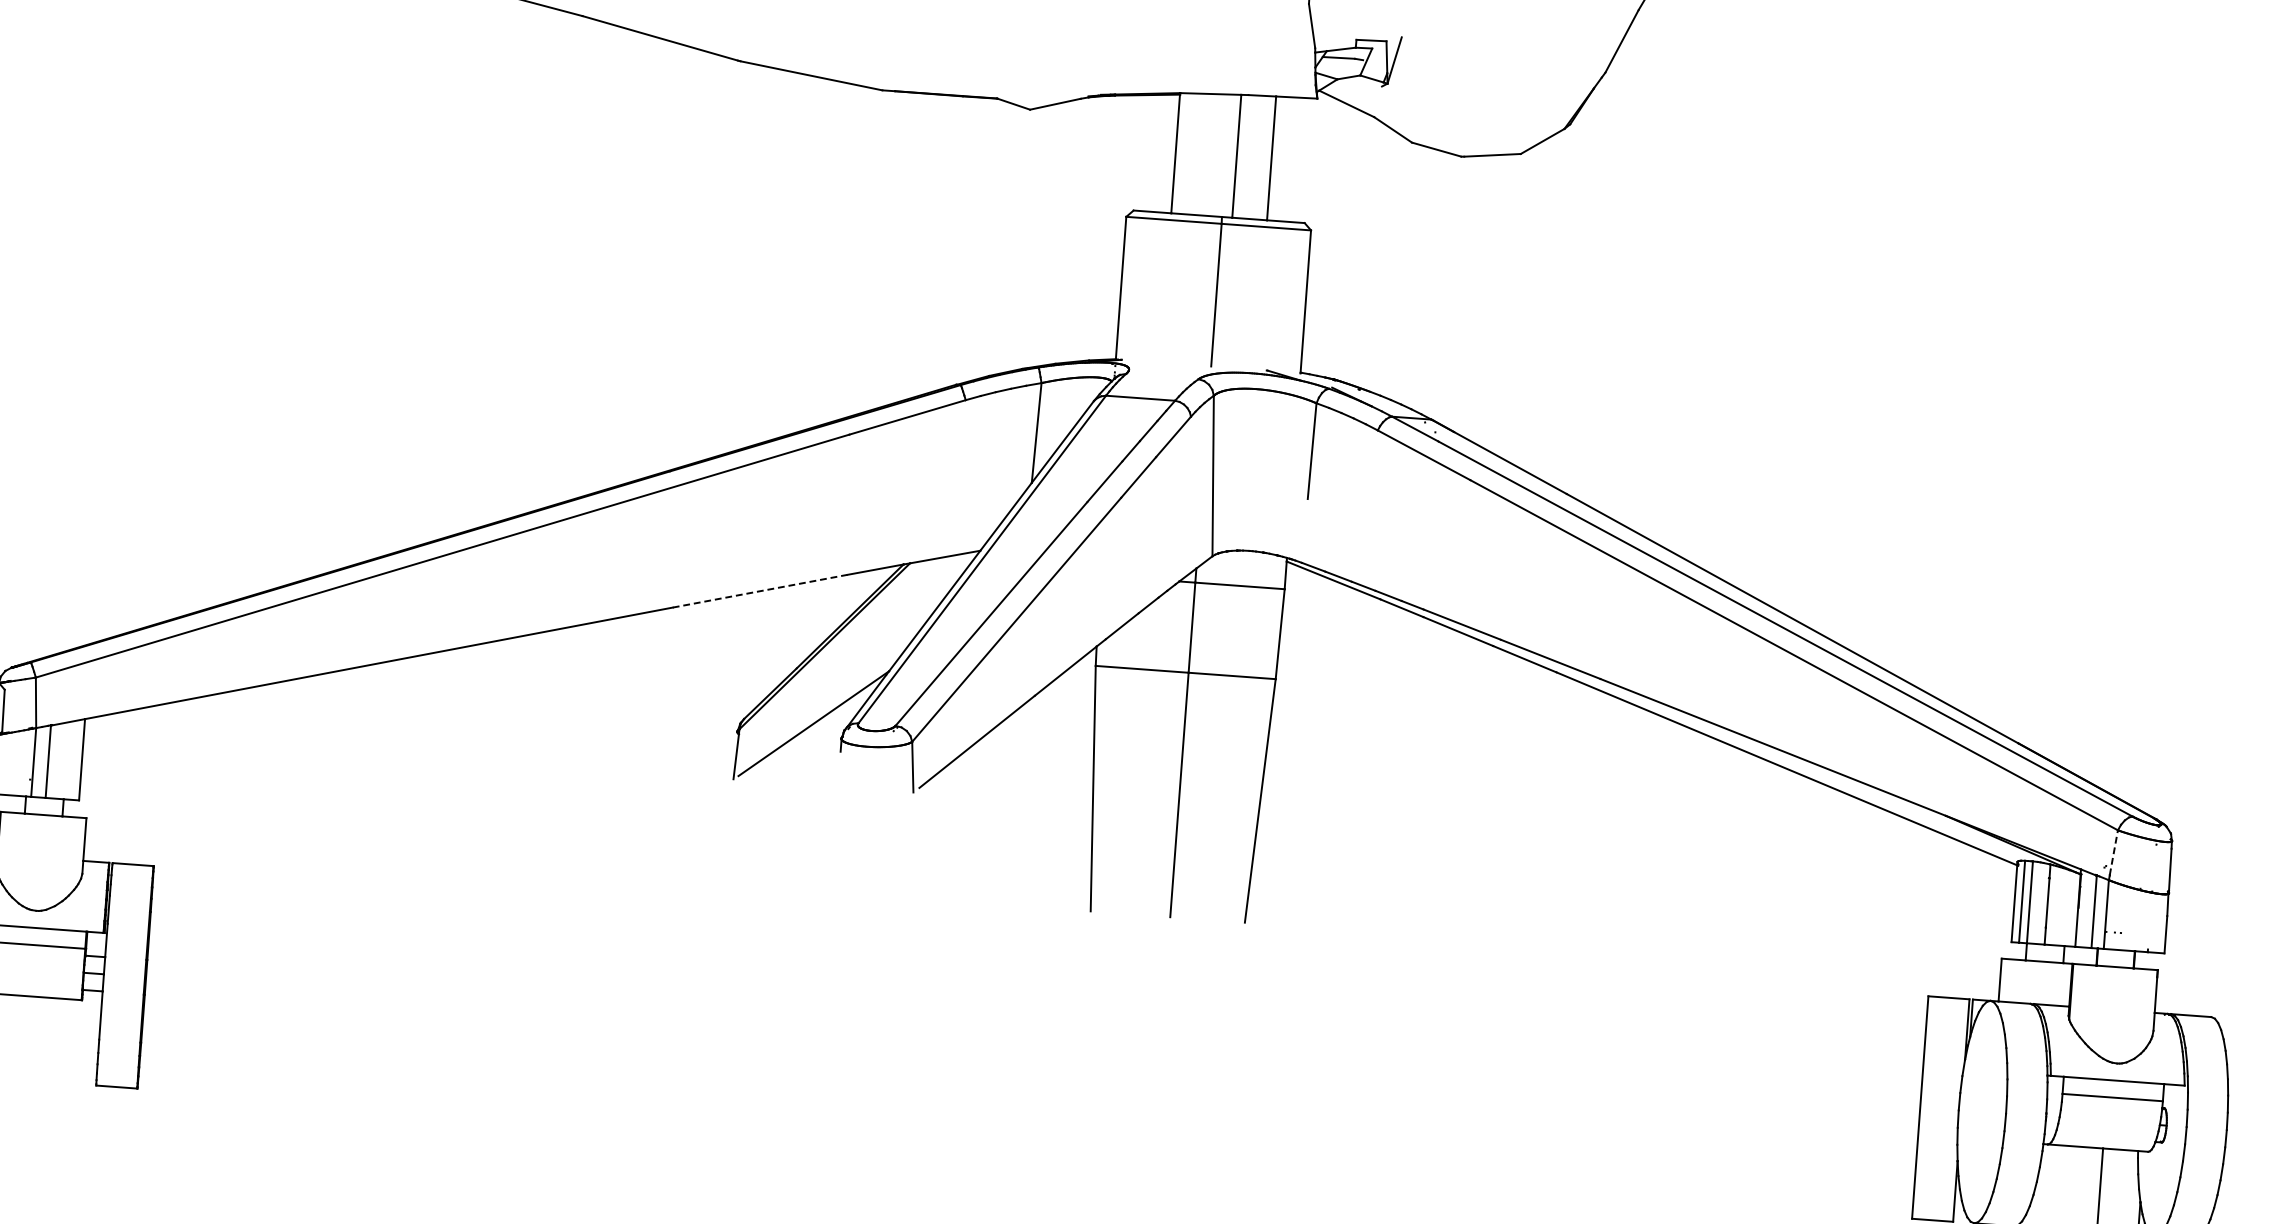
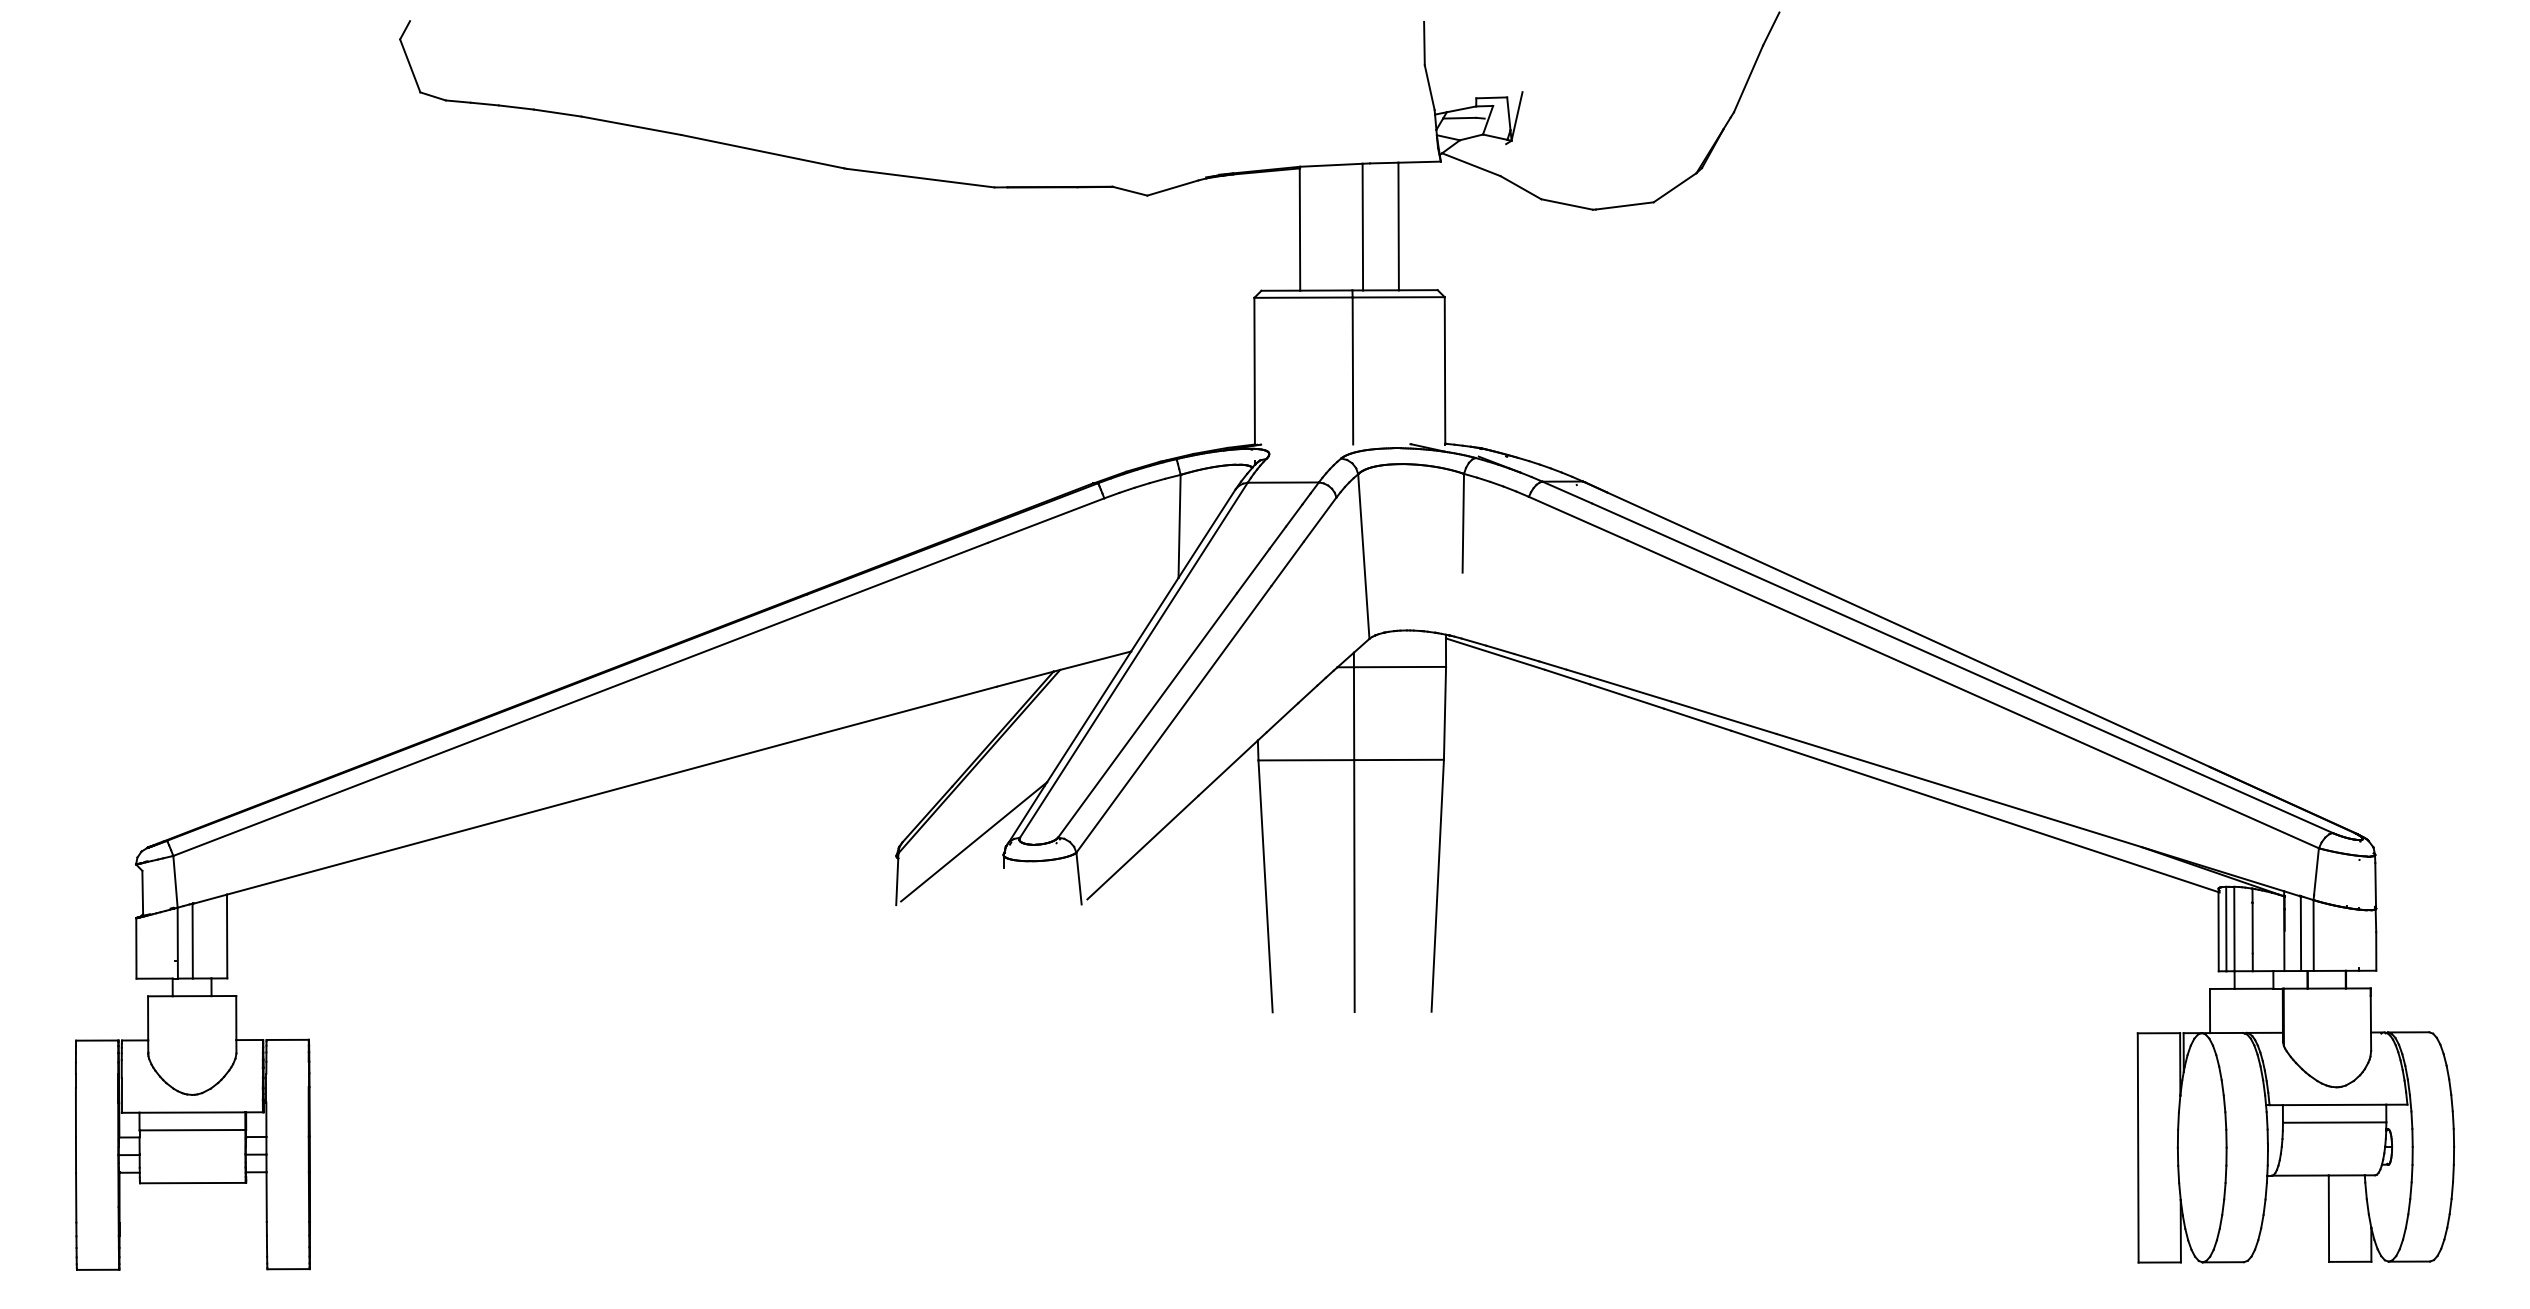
line: (760, 591) -> (909, 710), dashed -> solid
line: (2113, 852) -> (2316, 871), dashed -> solid

